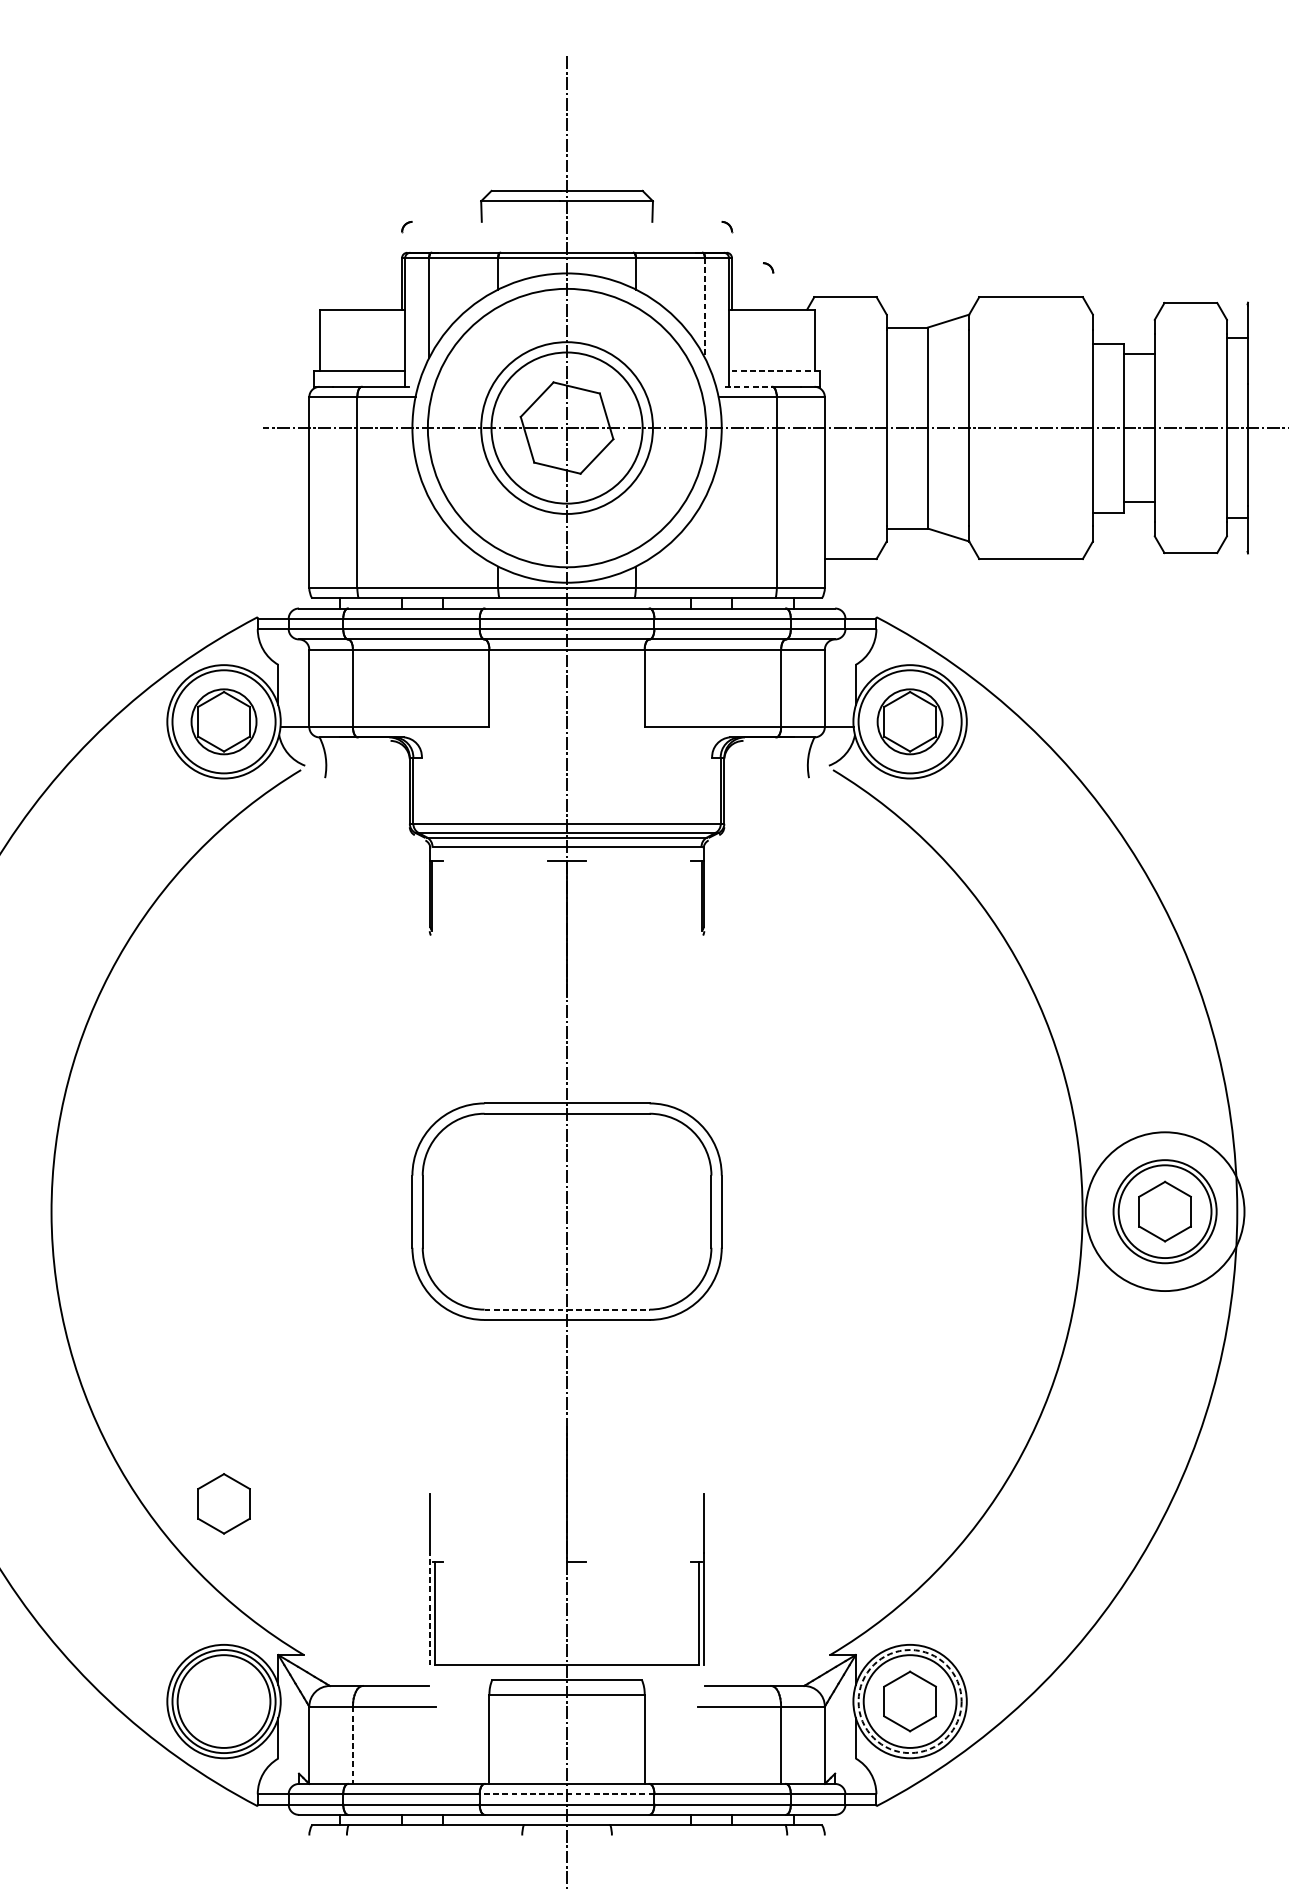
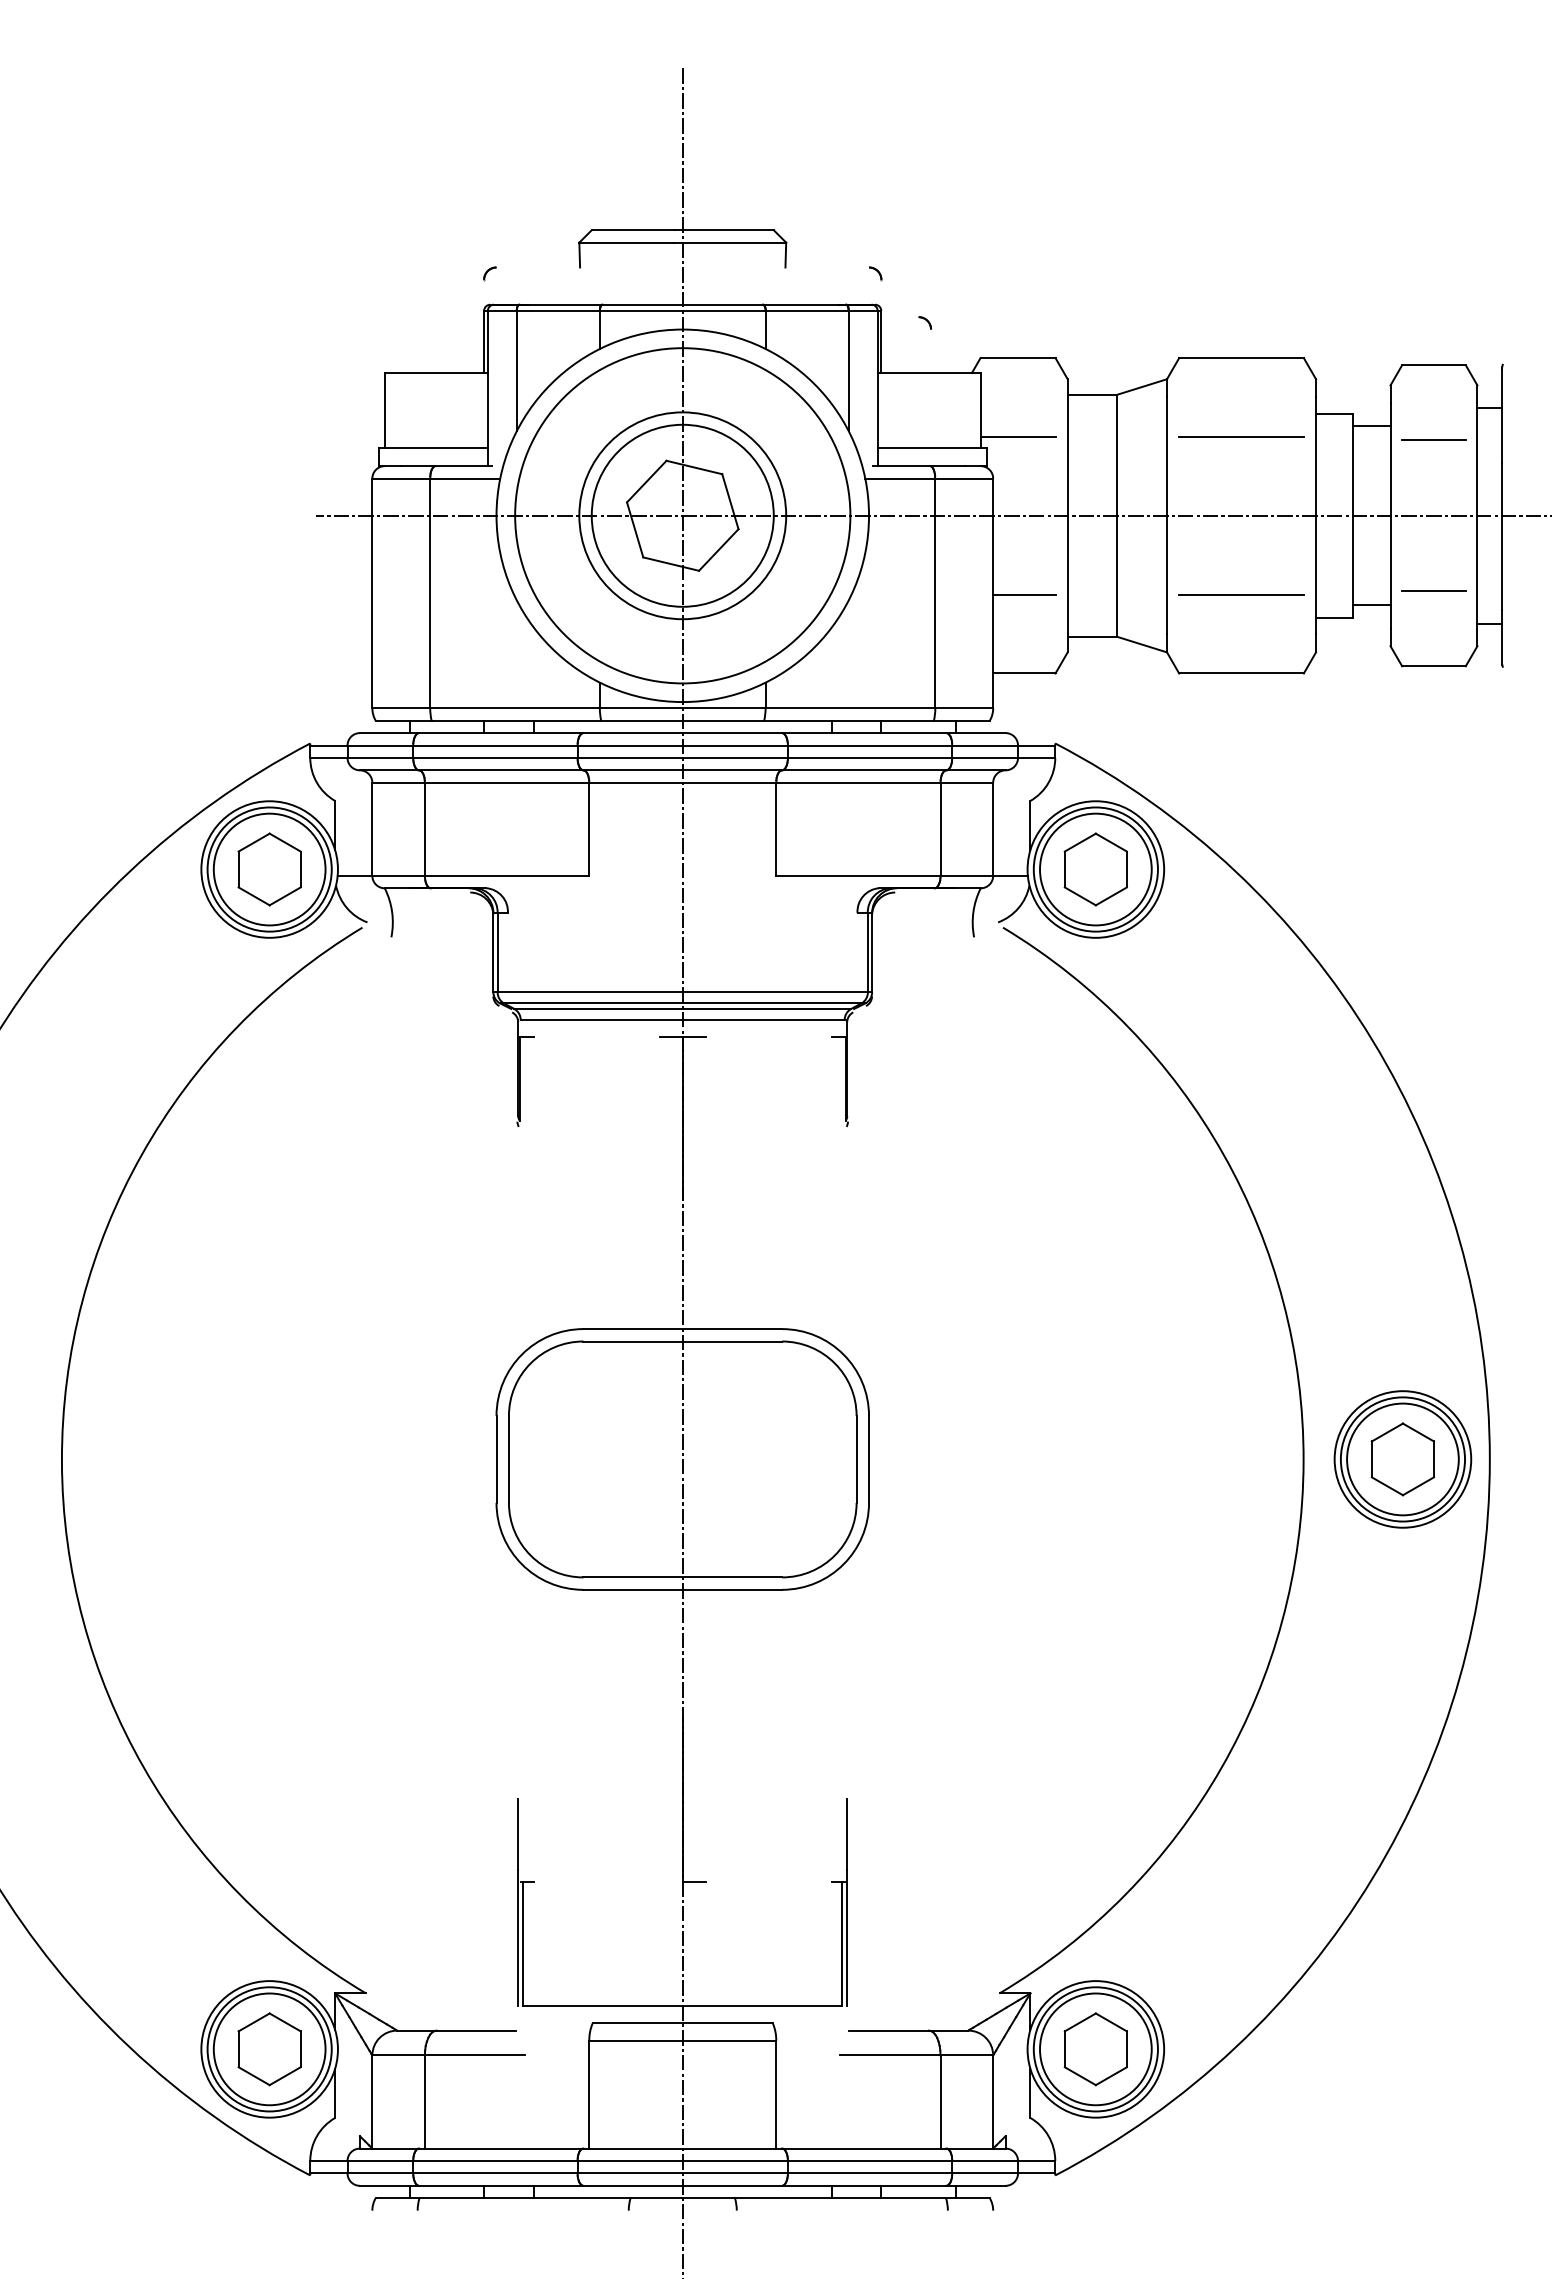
line: (704, 308) -> (848, 371), dashed -> solid
line: (845, 362) -> (1017, 436), added
line: (1031, 362) -> (1241, 436), added
line: (1190, 365) -> (1433, 440), added
line: (774, 371) -> (932, 447), dashed -> solid
line: (749, 387) -> (902, 466), dashed -> solid
line: (1190, 490) -> (1433, 591), added
line: (850, 493) -> (1024, 594), added
line: (1031, 493) -> (1241, 594), added
circle: (223, 721) -> (269, 869), size x1.43
circle: (909, 721) -> (1095, 869), size x1.43
circle: (1164, 1211) -> (1402, 1459), size x0.71
line: (567, 1309) -> (683, 1577), dashed -> solid
part: (223, 1504) -> (269, 2049), moved
line: (430, 1608) -> (518, 1937), dashed -> solid
circle: (909, 1701) -> (1095, 2049), dashed -> solid
line: (352, 1745) -> (424, 2102), dashed -> solid
line: (566, 1794) -> (682, 2161), dashed -> solid

